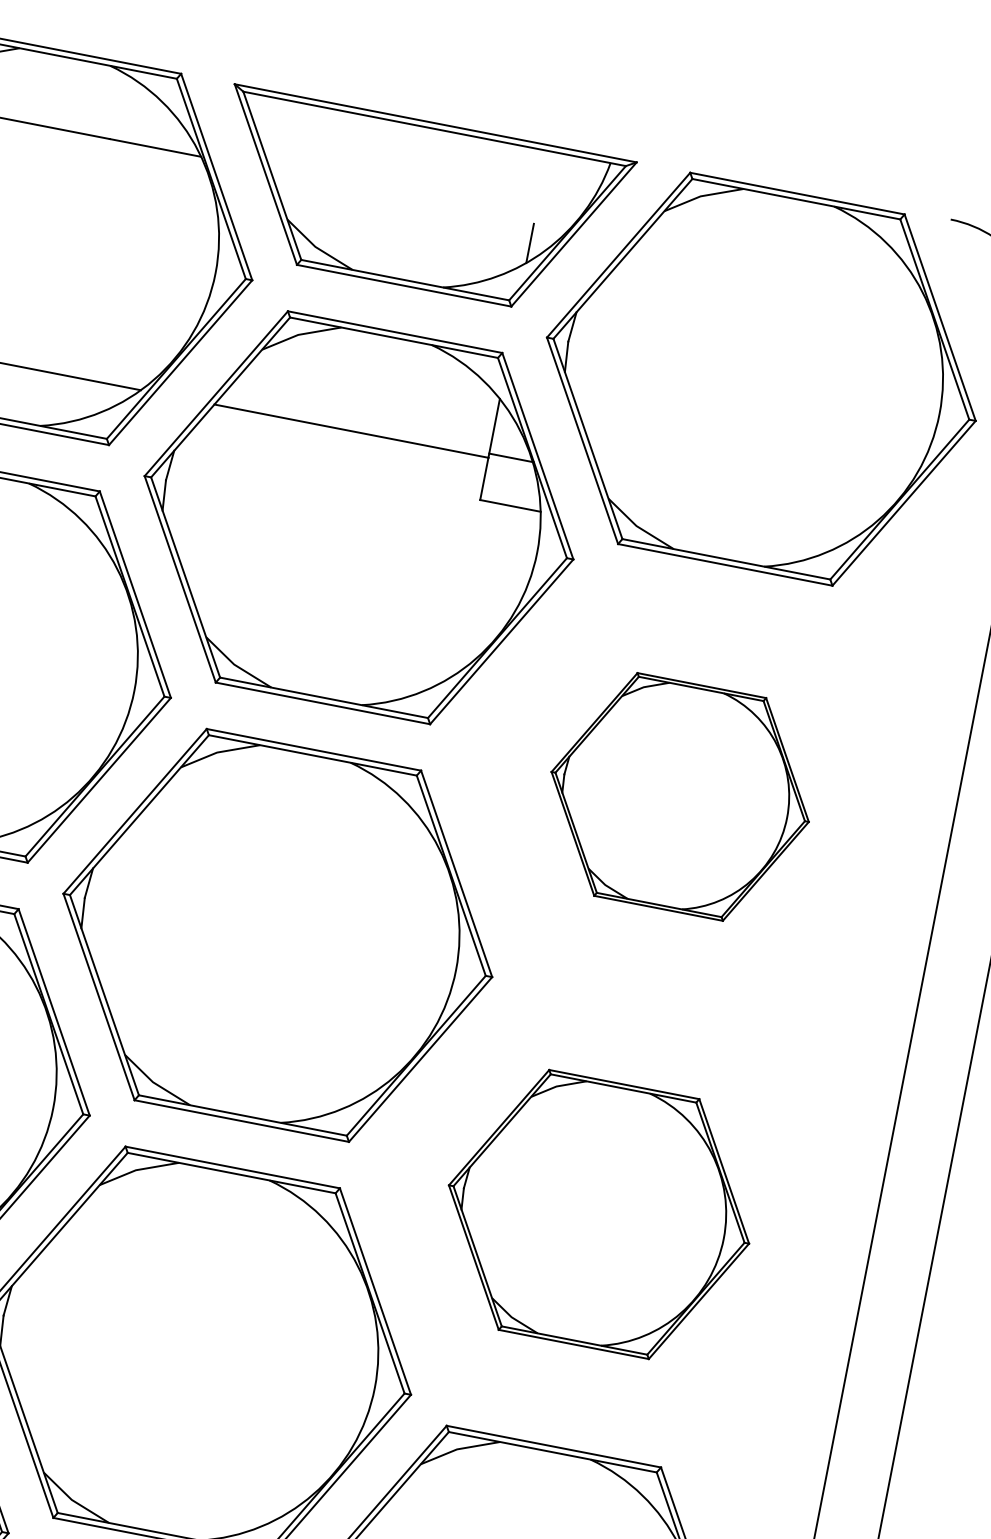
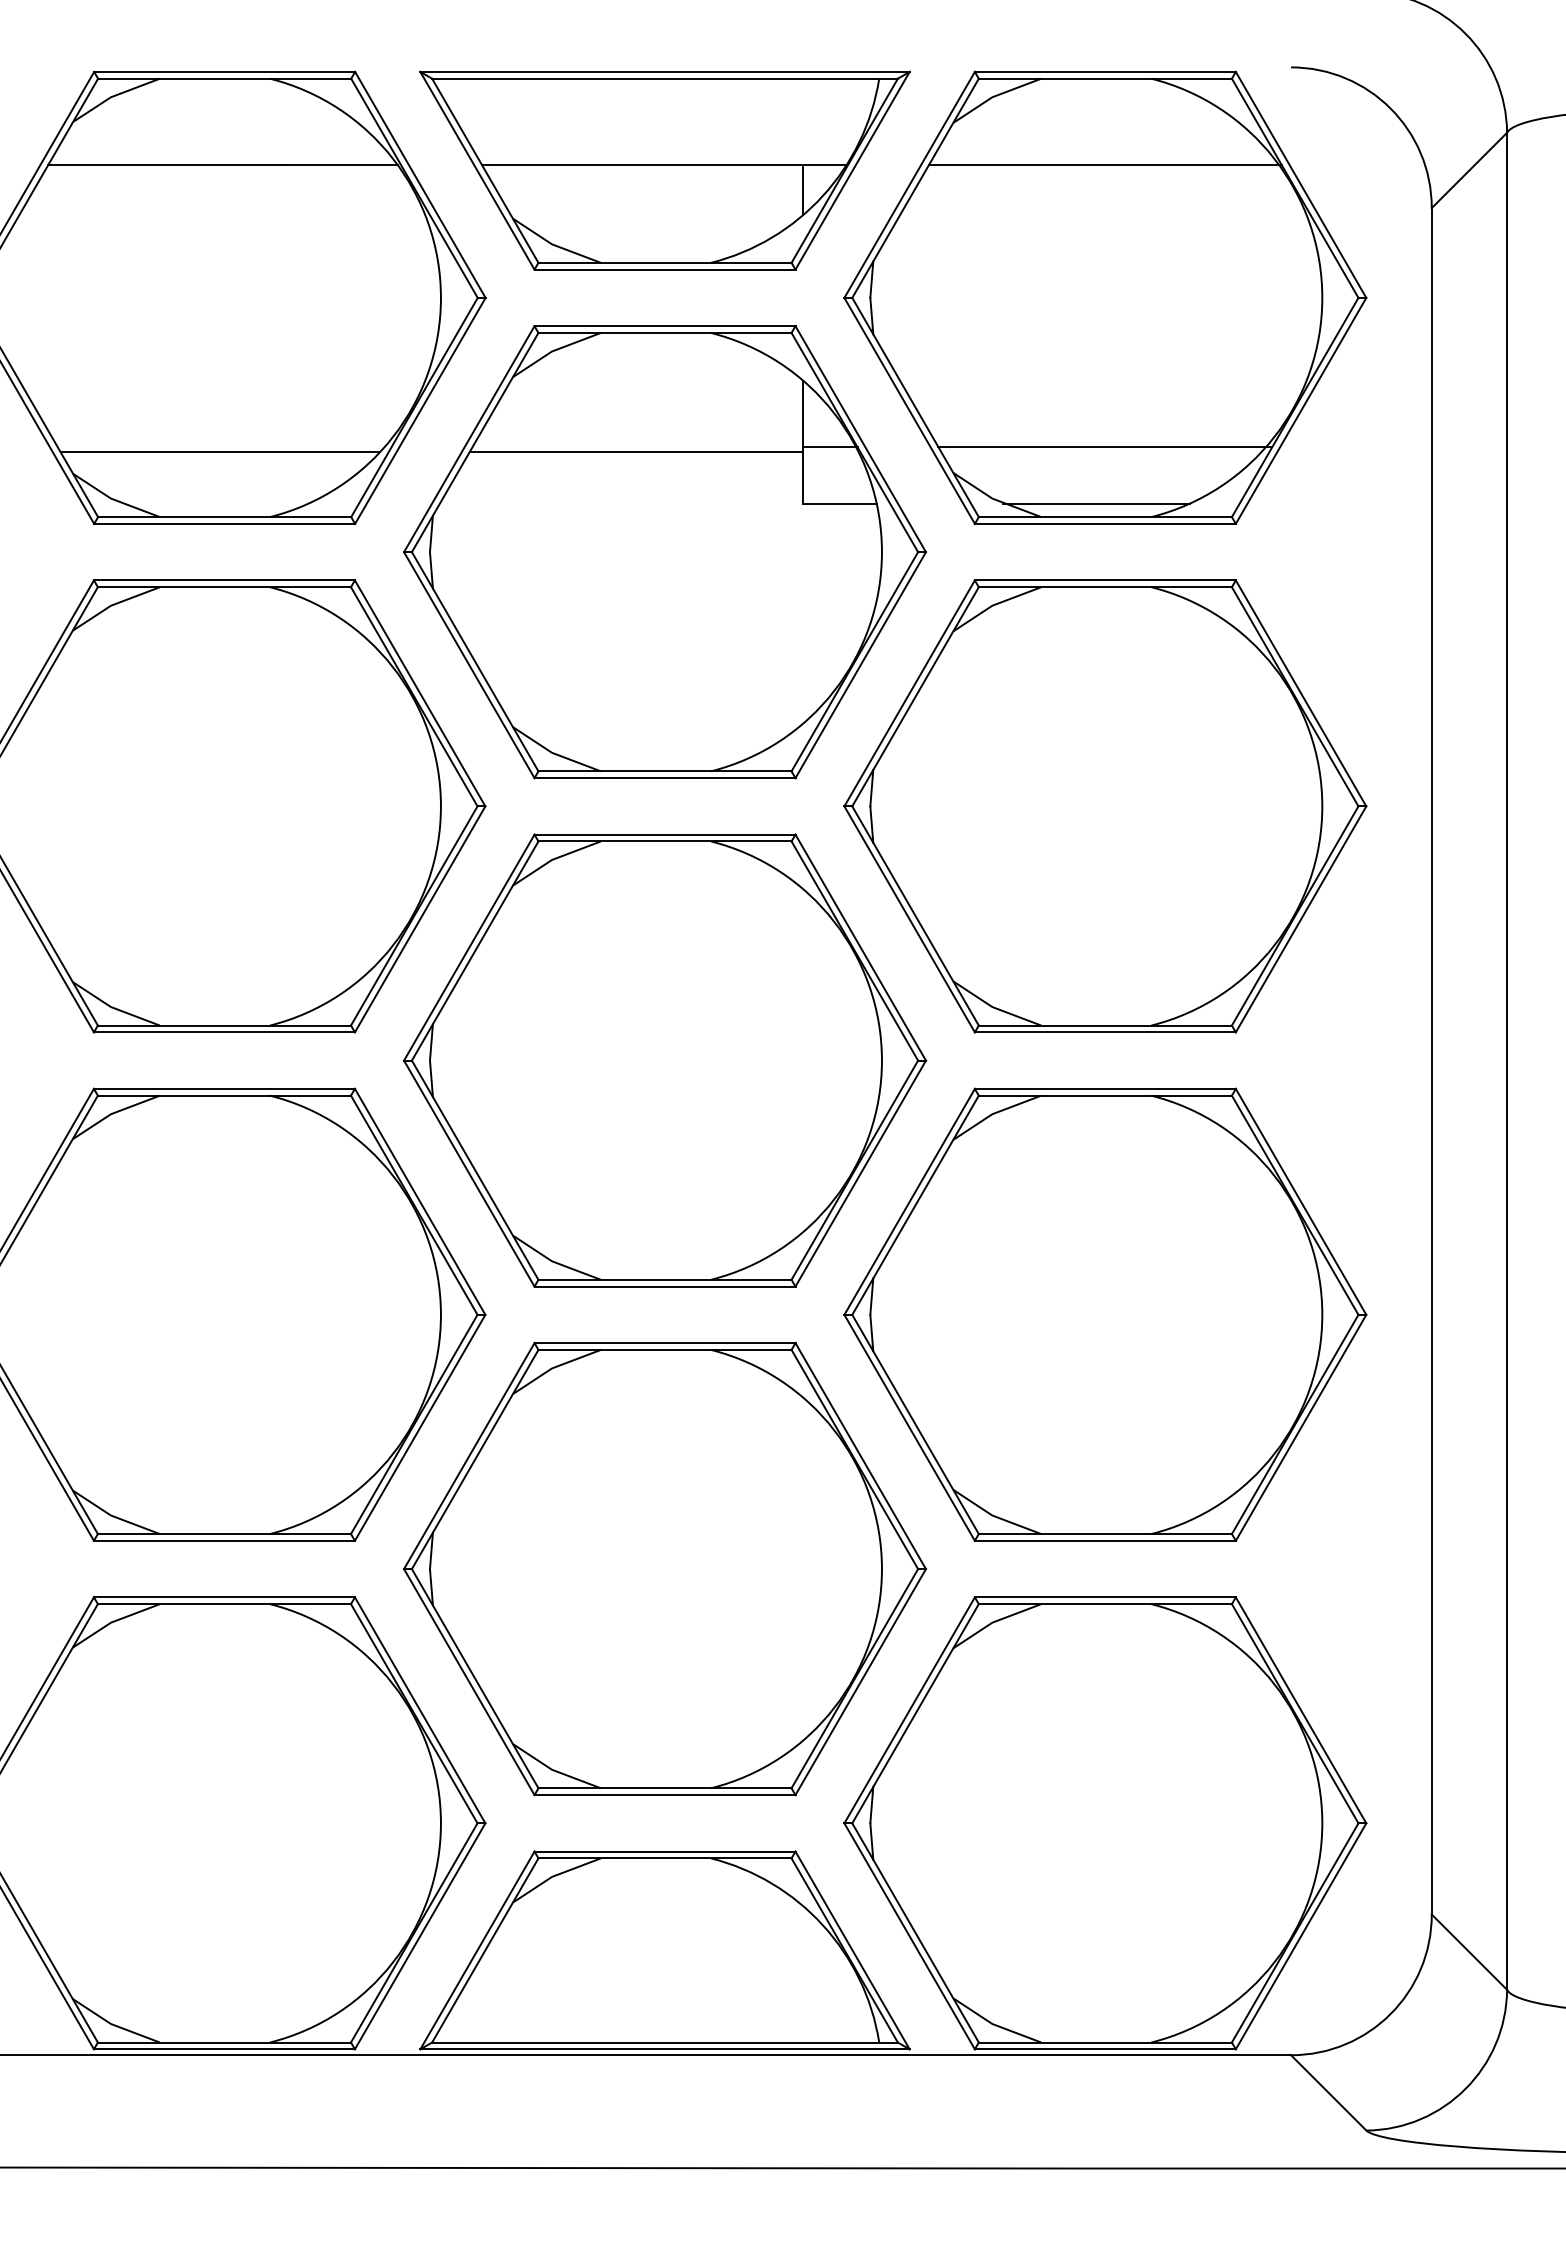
line: (419, 199) -> (663, 164), added
line: (782, 269) -> (1105, 164), added
line: (737, 502) -> (1105, 447), added
line: (720, 546) -> (1095, 503), added
part: (680, 797) -> (1105, 806), size x1.67
part: (599, 1214) -> (1105, 1314), size x1.43

